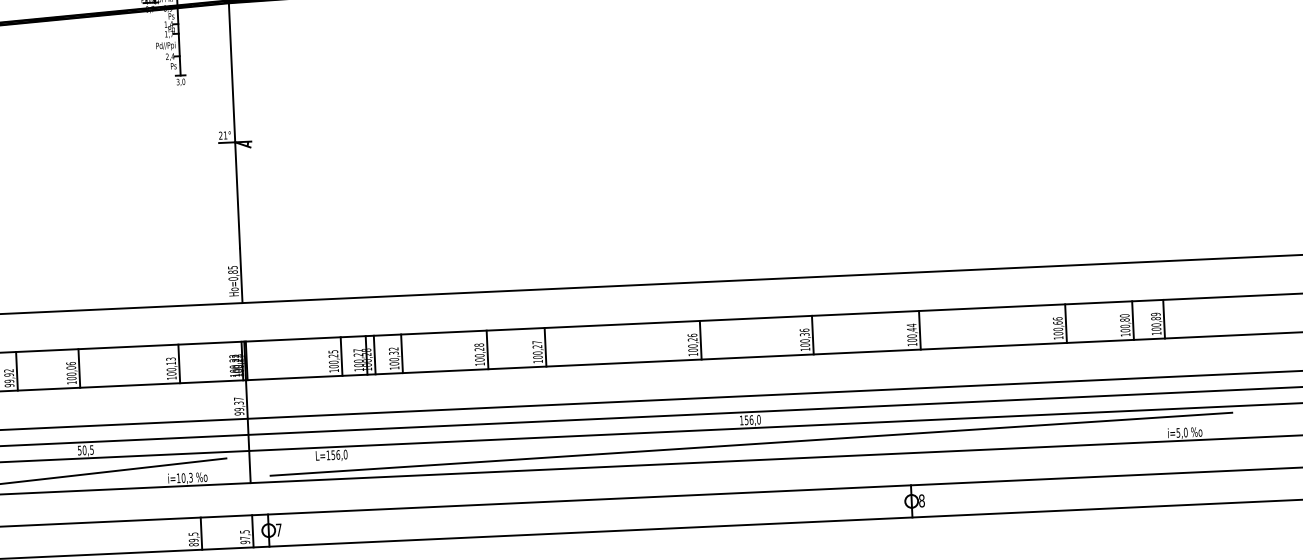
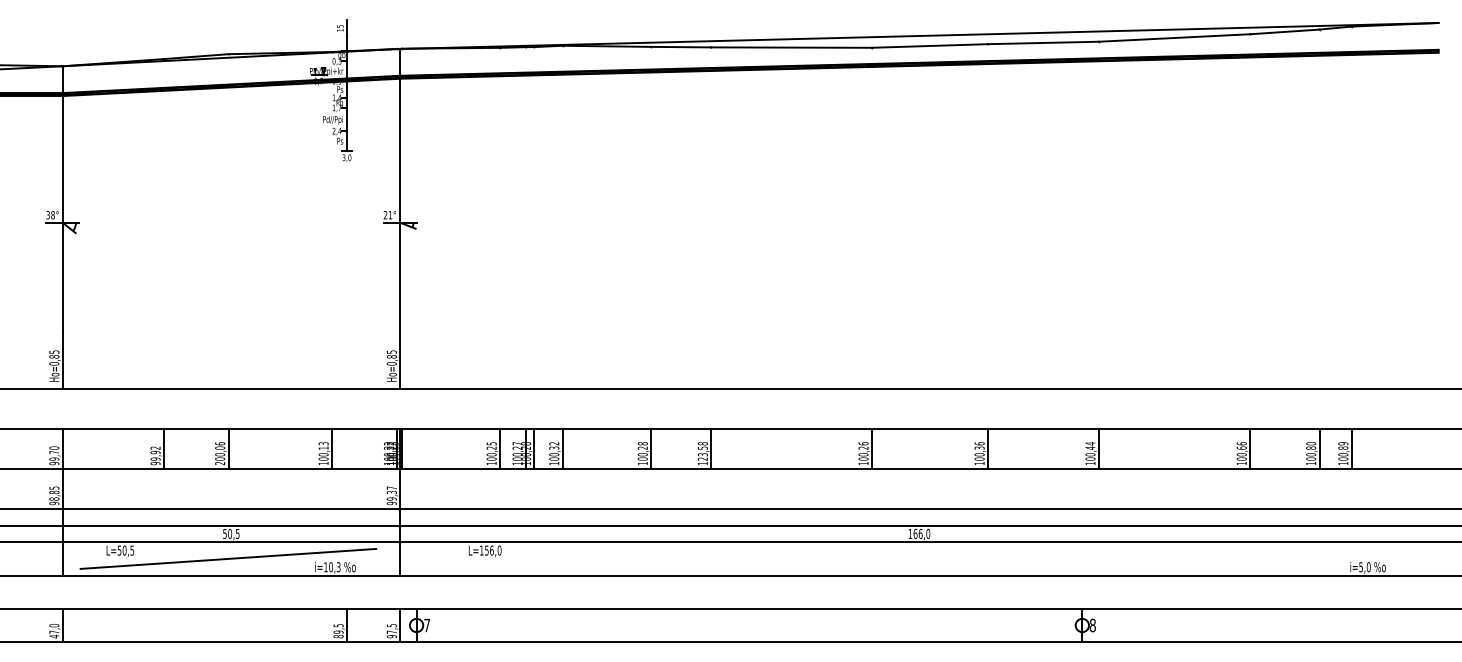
text: (537, 350) -> (702, 451), 100,27 -> 123,58
text: (71, 382) -> (219, 463), 100,06 -> 200,06
text: (746, 419) -> (915, 533), 156,0 -> 166,0
line: (751, 443) -> (919, 558), removed

